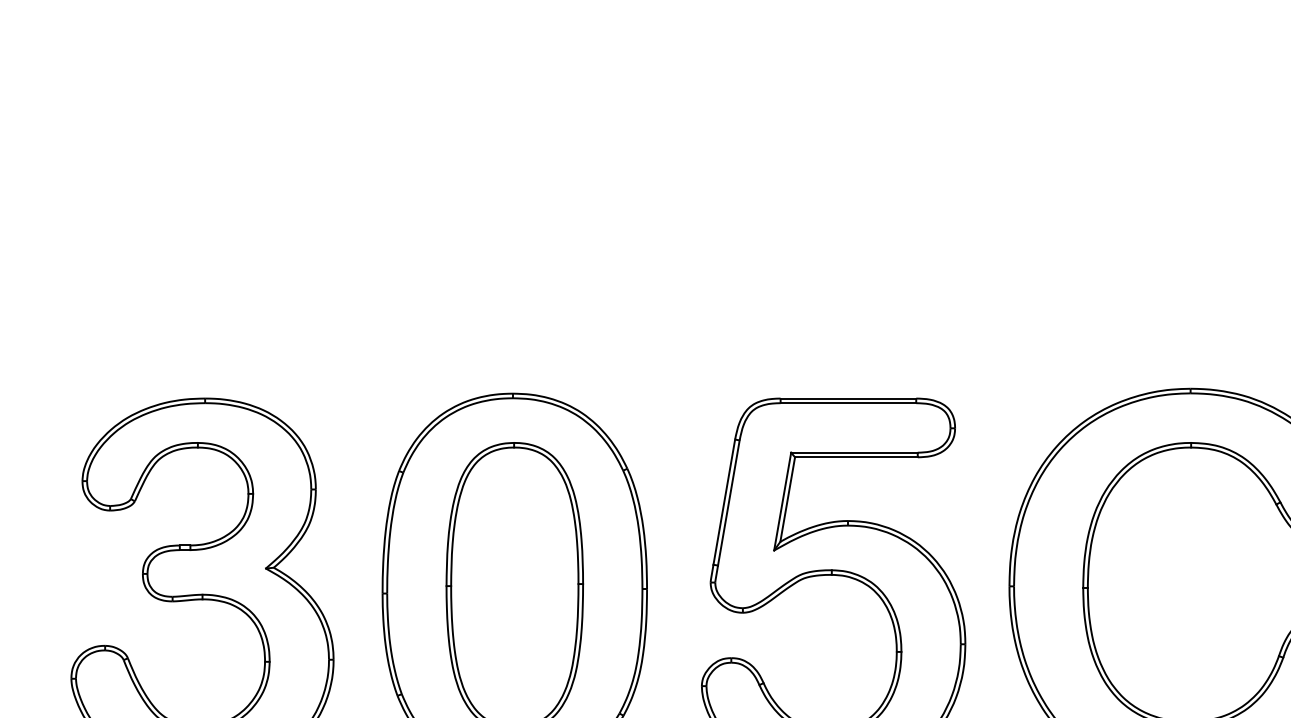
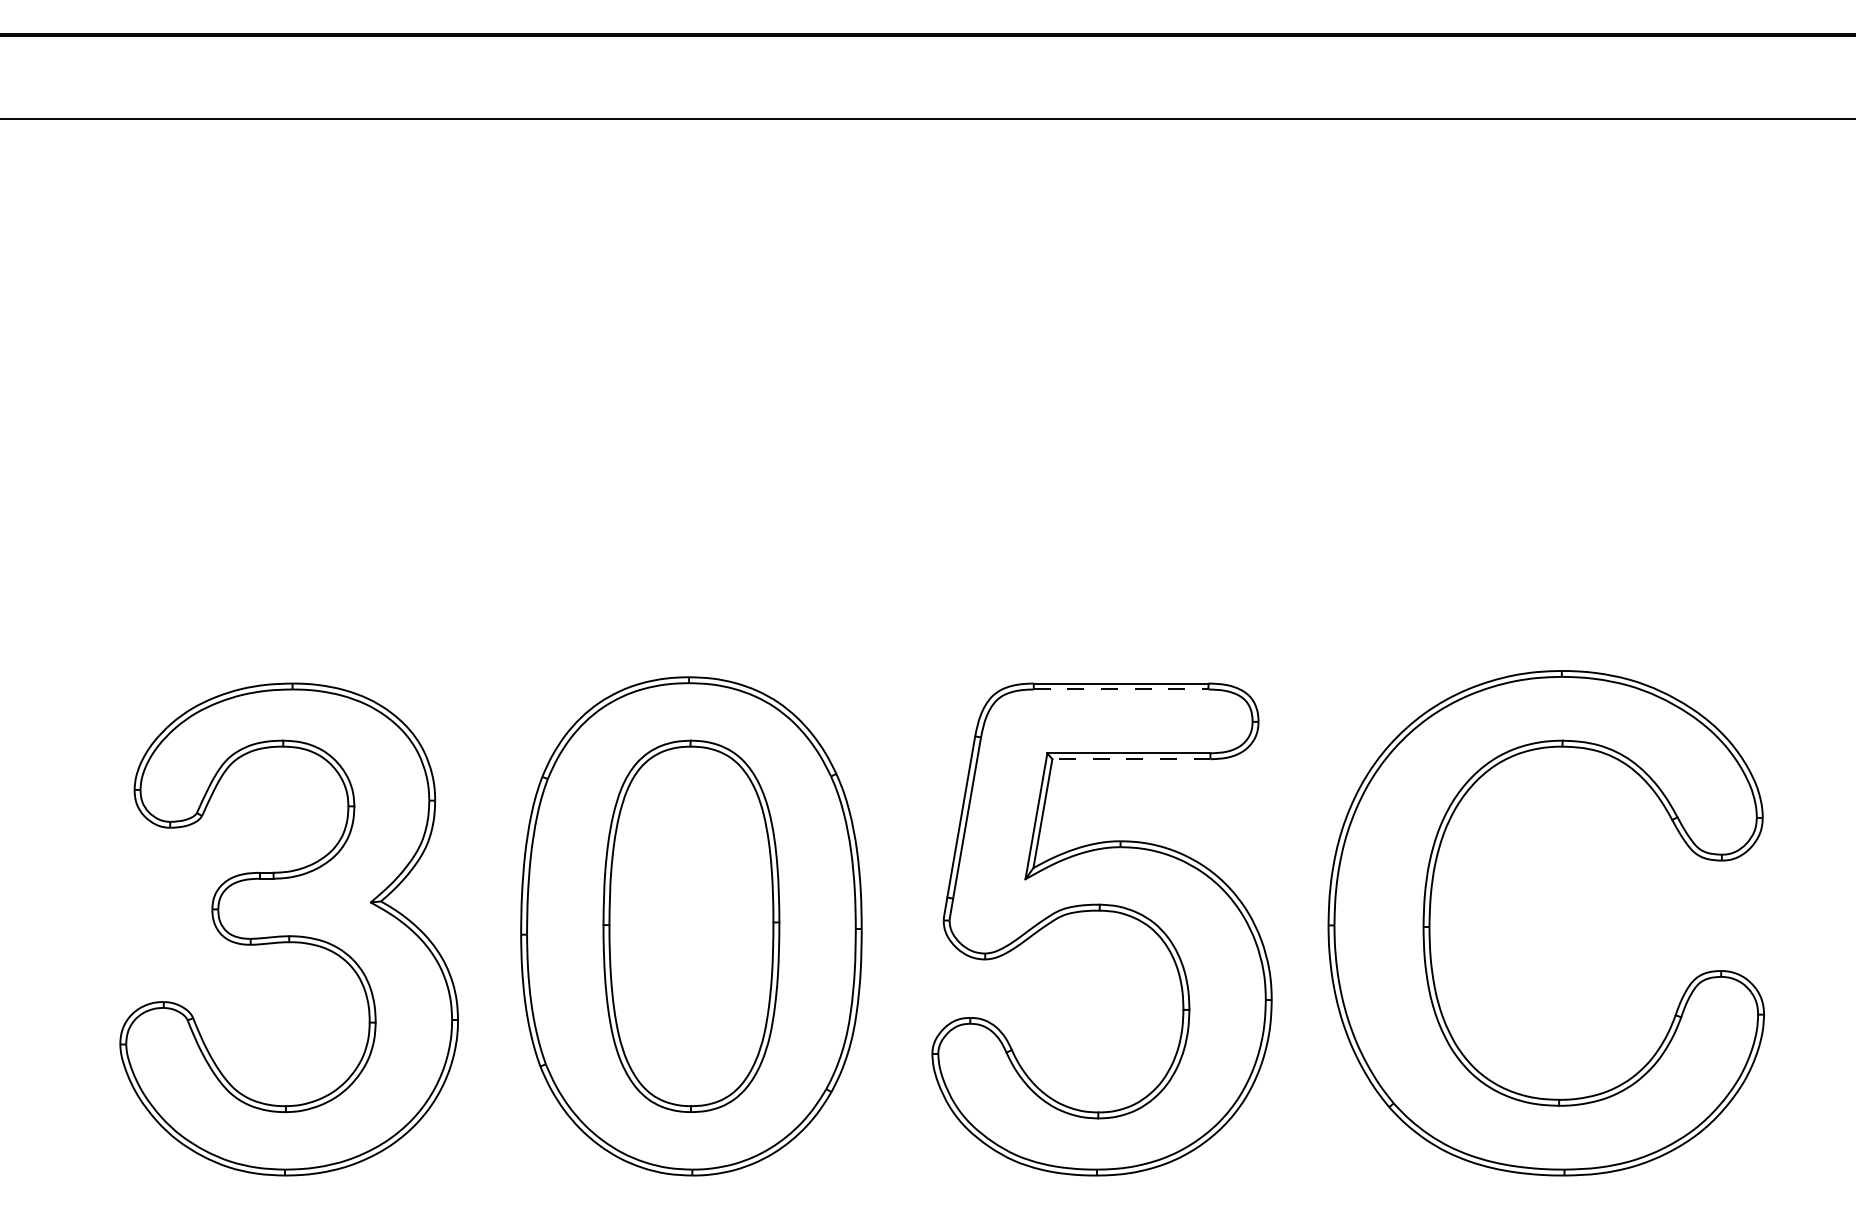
line: (848, 403) -> (1121, 689), solid -> dashed
line: (855, 457) -> (1130, 759), solid -> dashed

